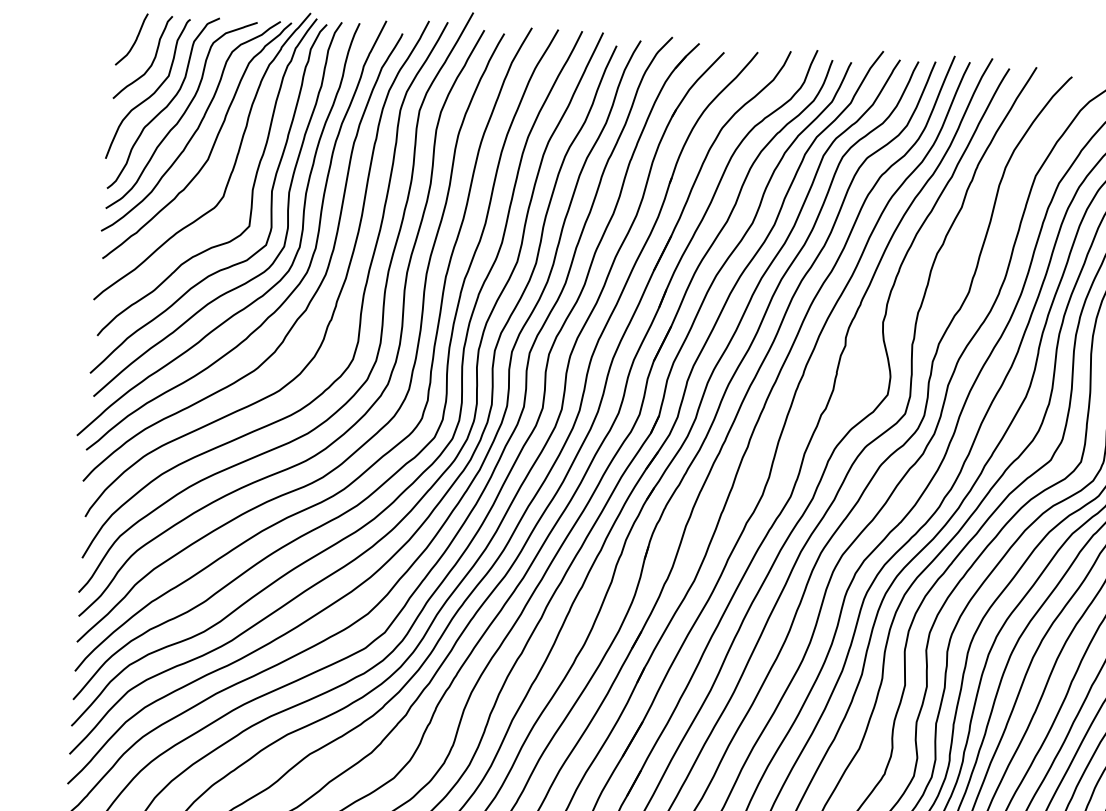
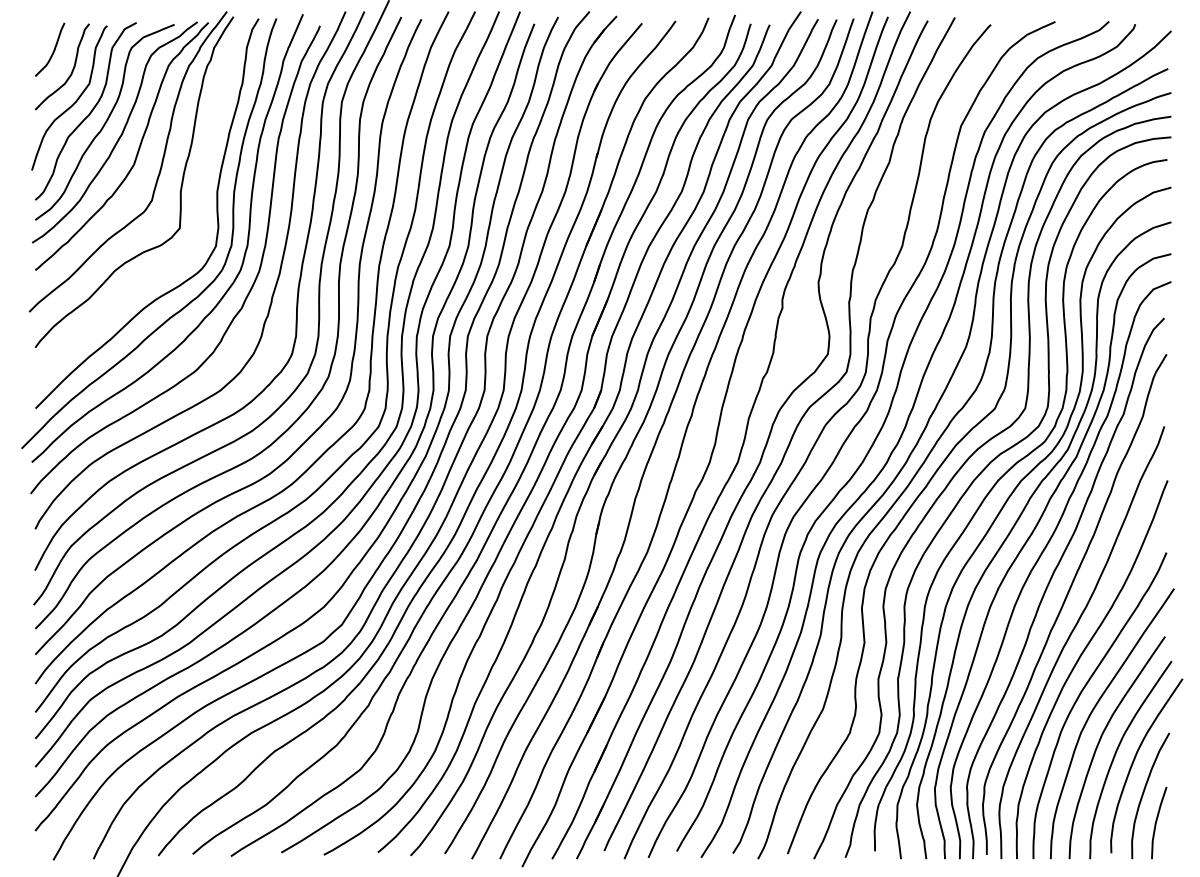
curve: (270, 202) -> (199, 203), removed

